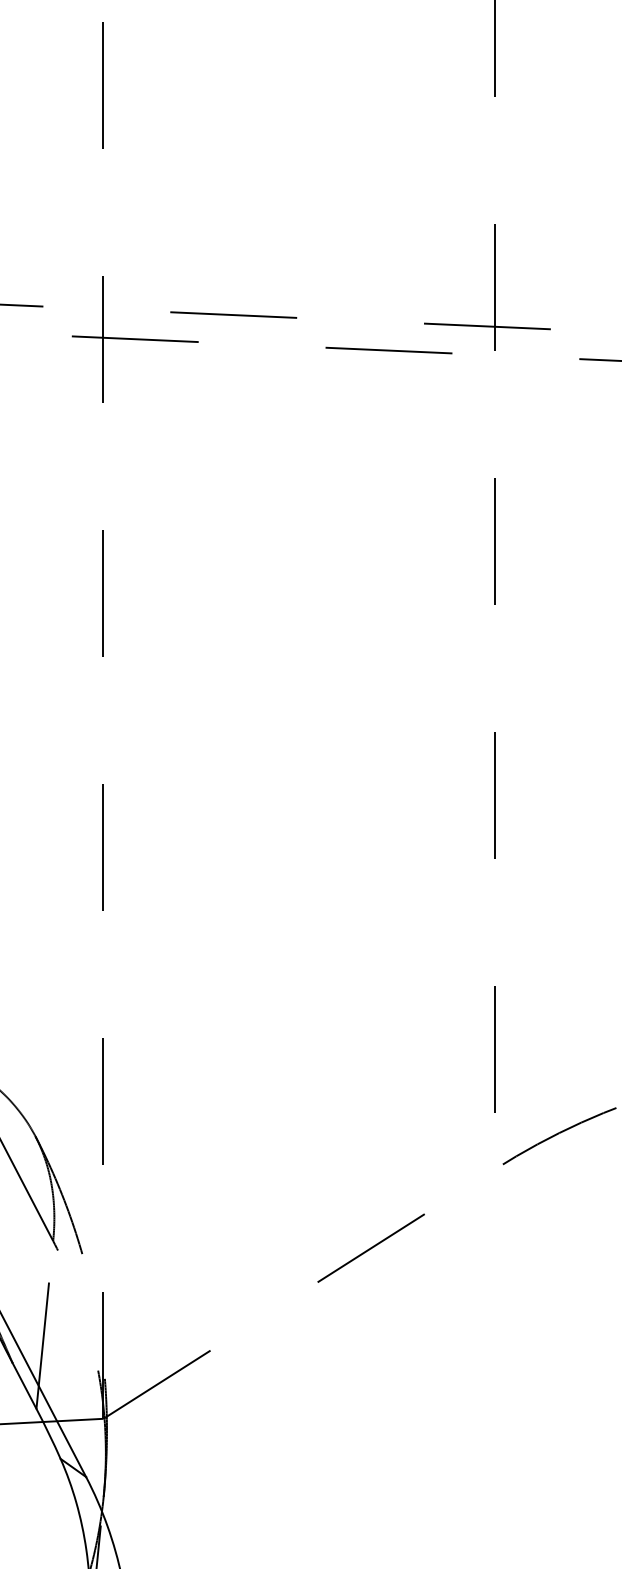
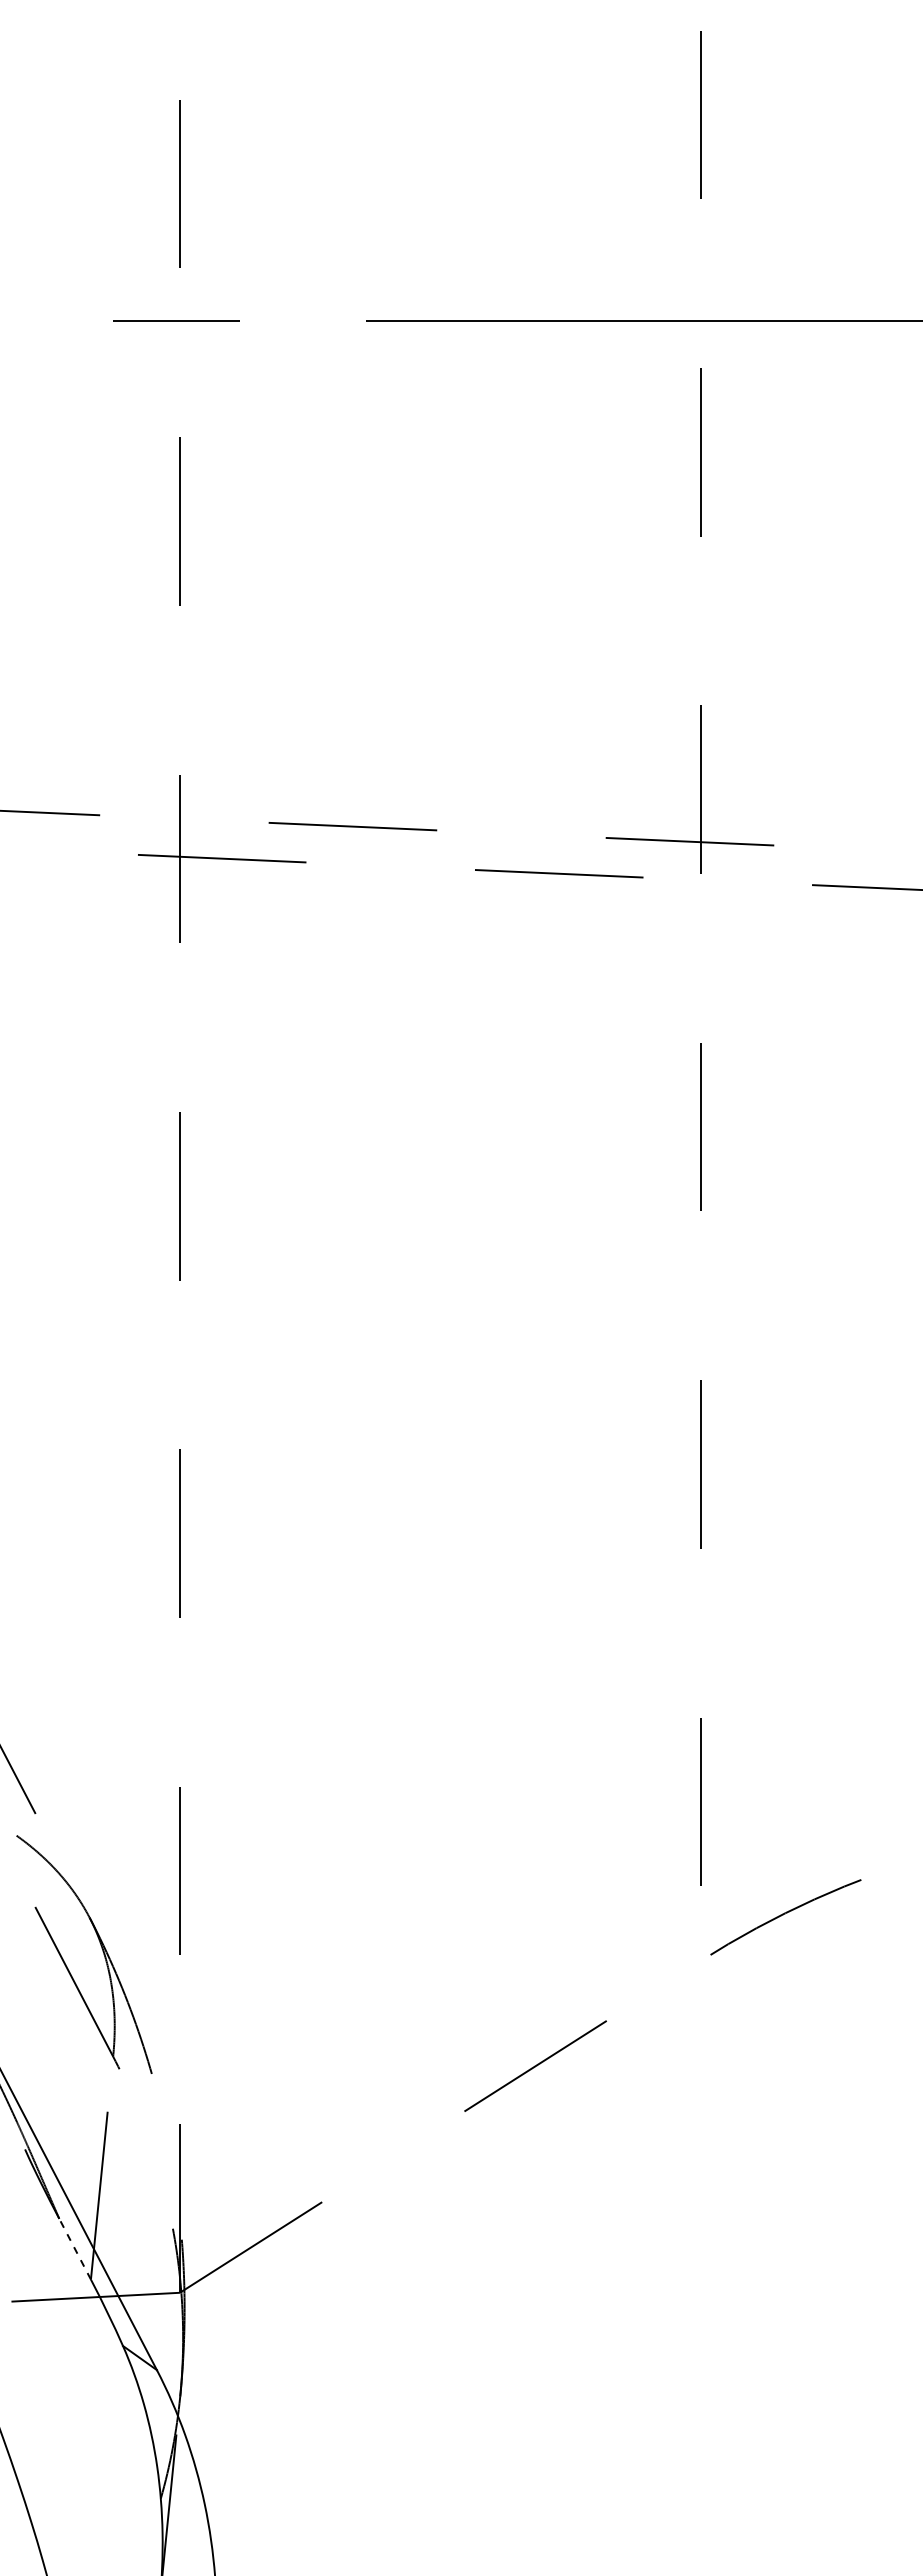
line: (24, 1385) -> (74, 2248), solid -> dashed

